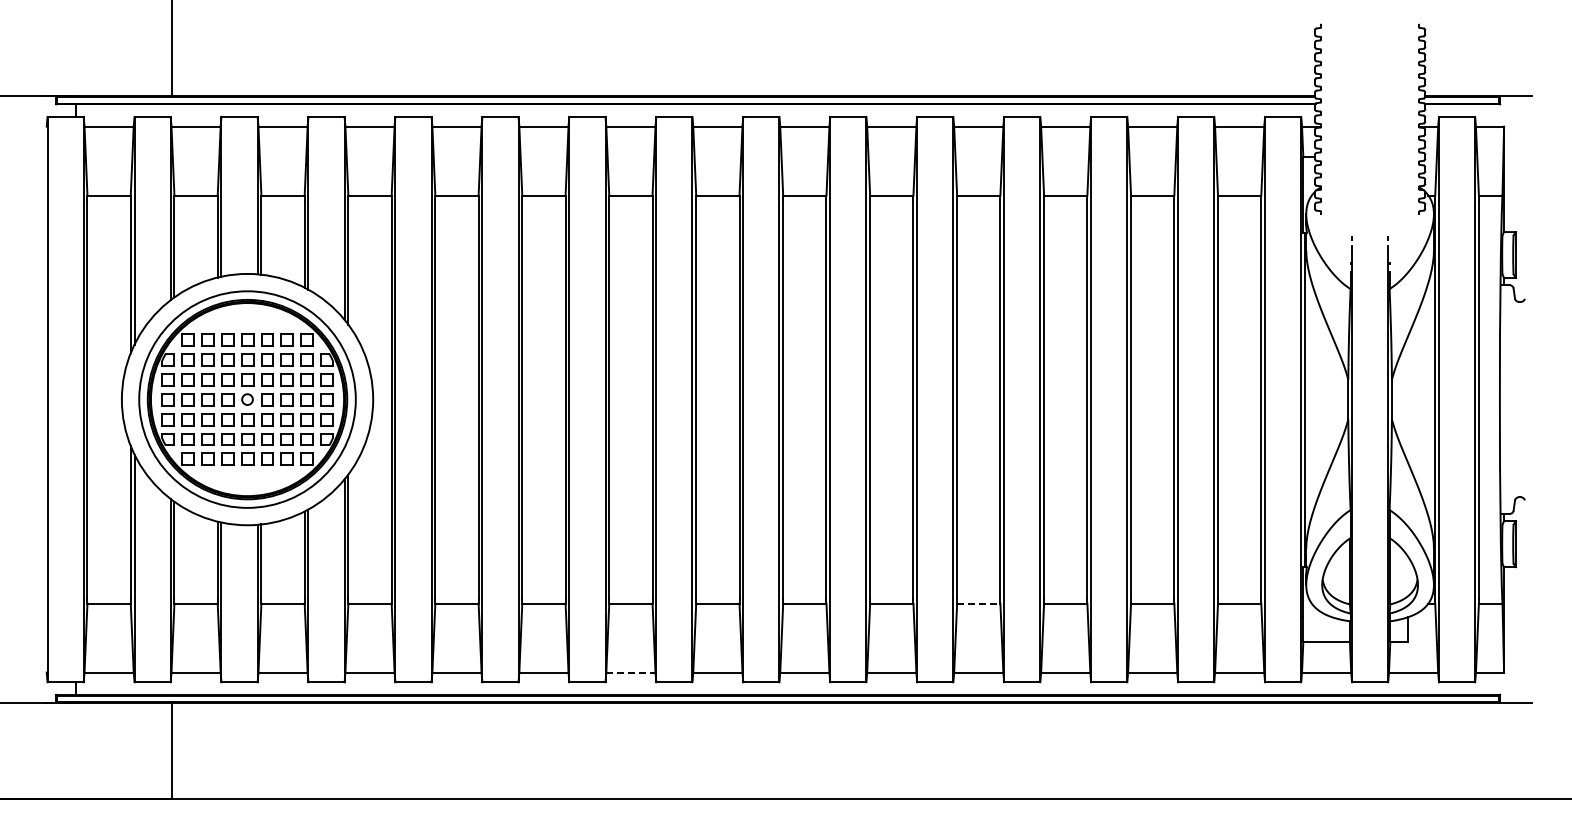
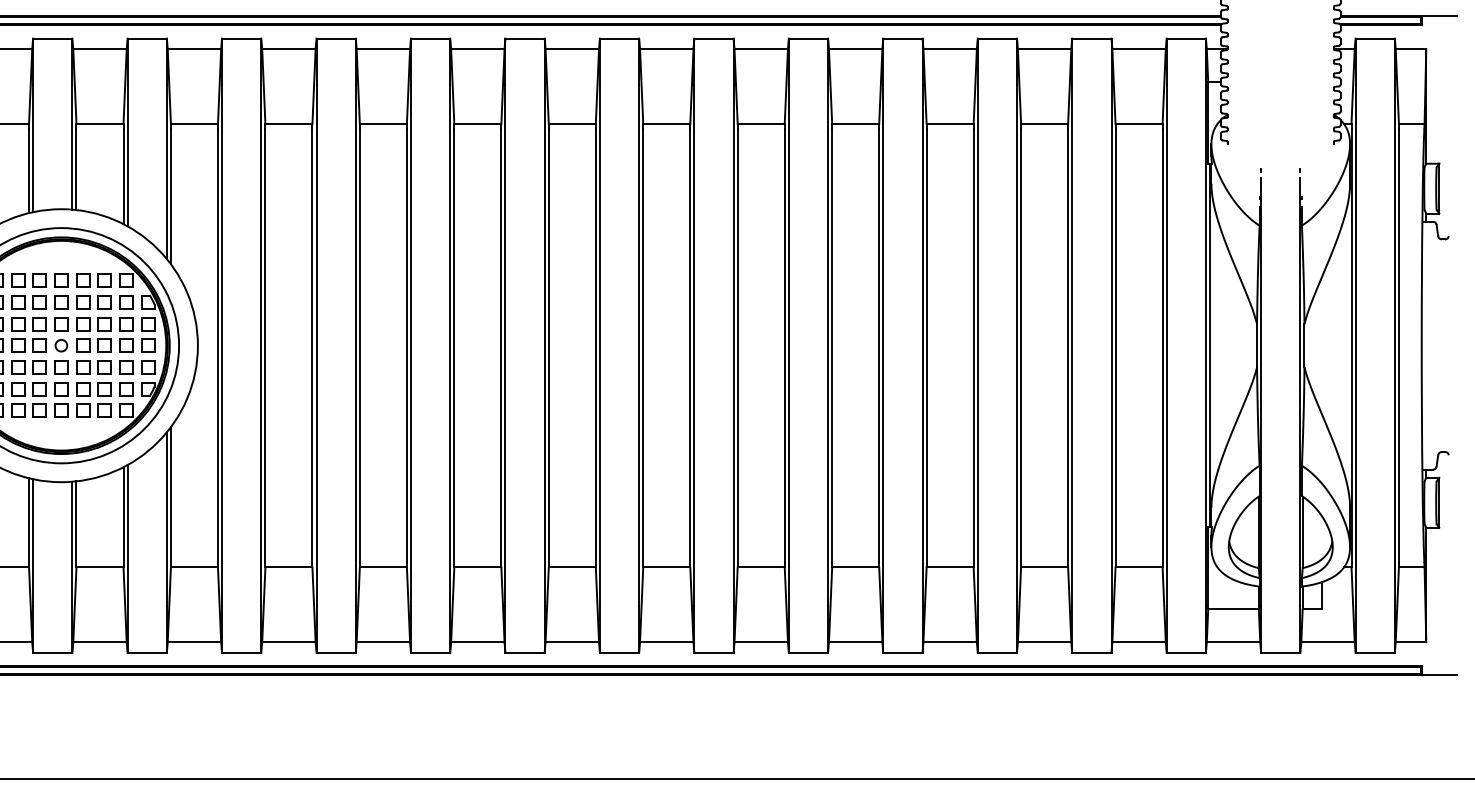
line: (978, 603) -> (855, 567), dashed -> solid
line: (630, 672) -> (477, 642), dashed -> solid

